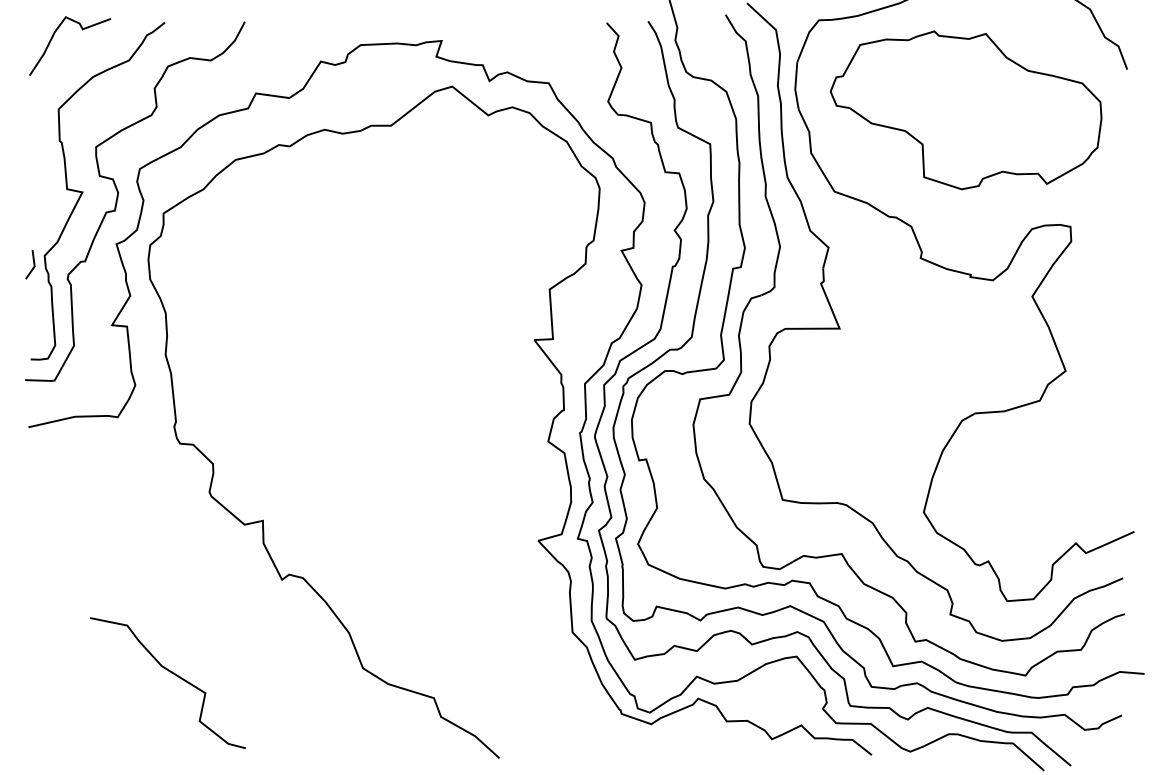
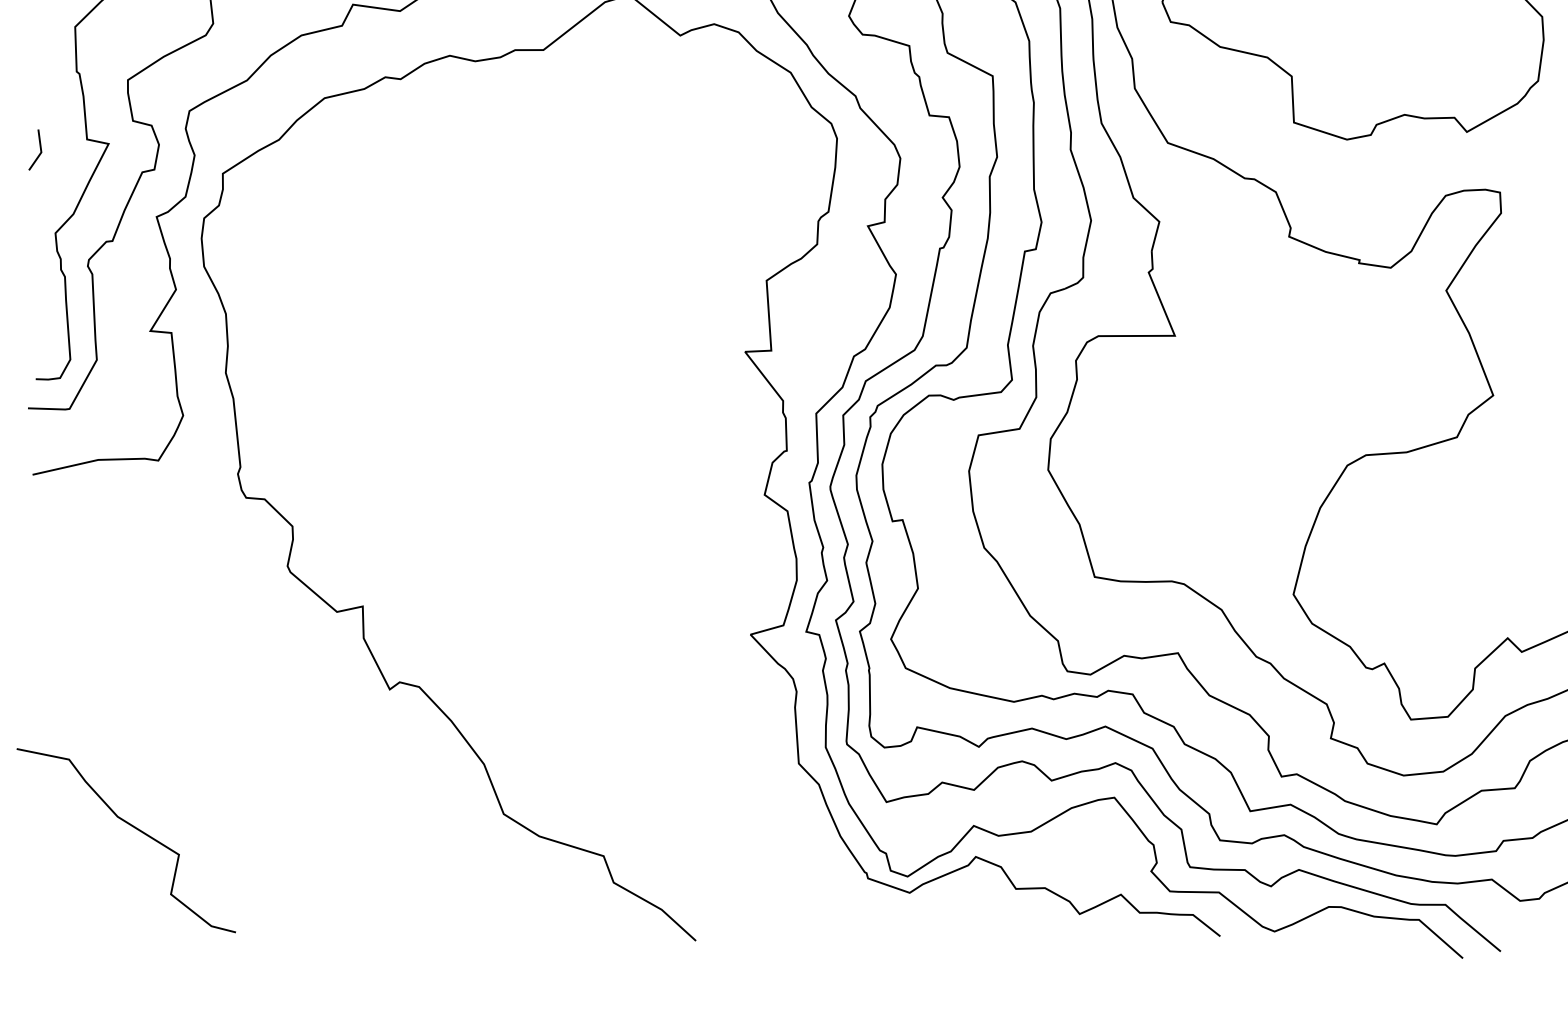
line: (33, 264) -> (39, 149), moved
curve: (174, 675) -> (135, 829), moved

